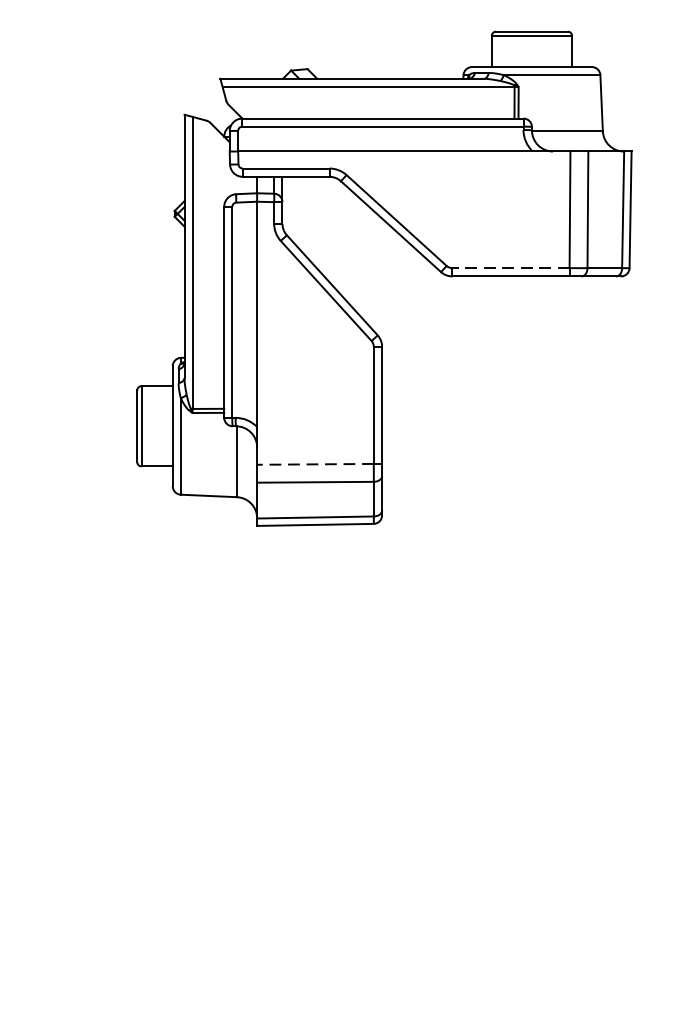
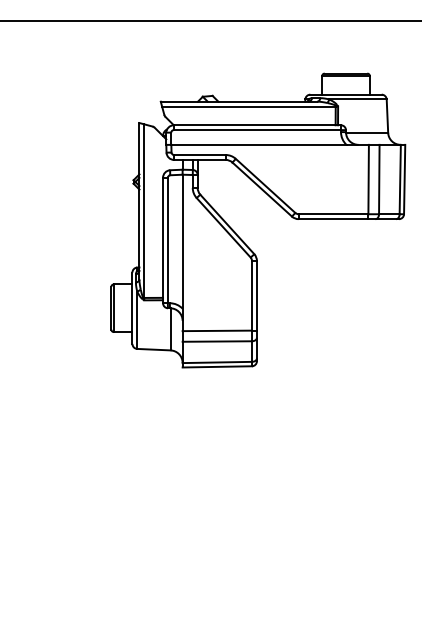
line: (510, 268) -> (333, 214), dashed -> solid
line: (315, 463) -> (217, 330), dashed -> solid

